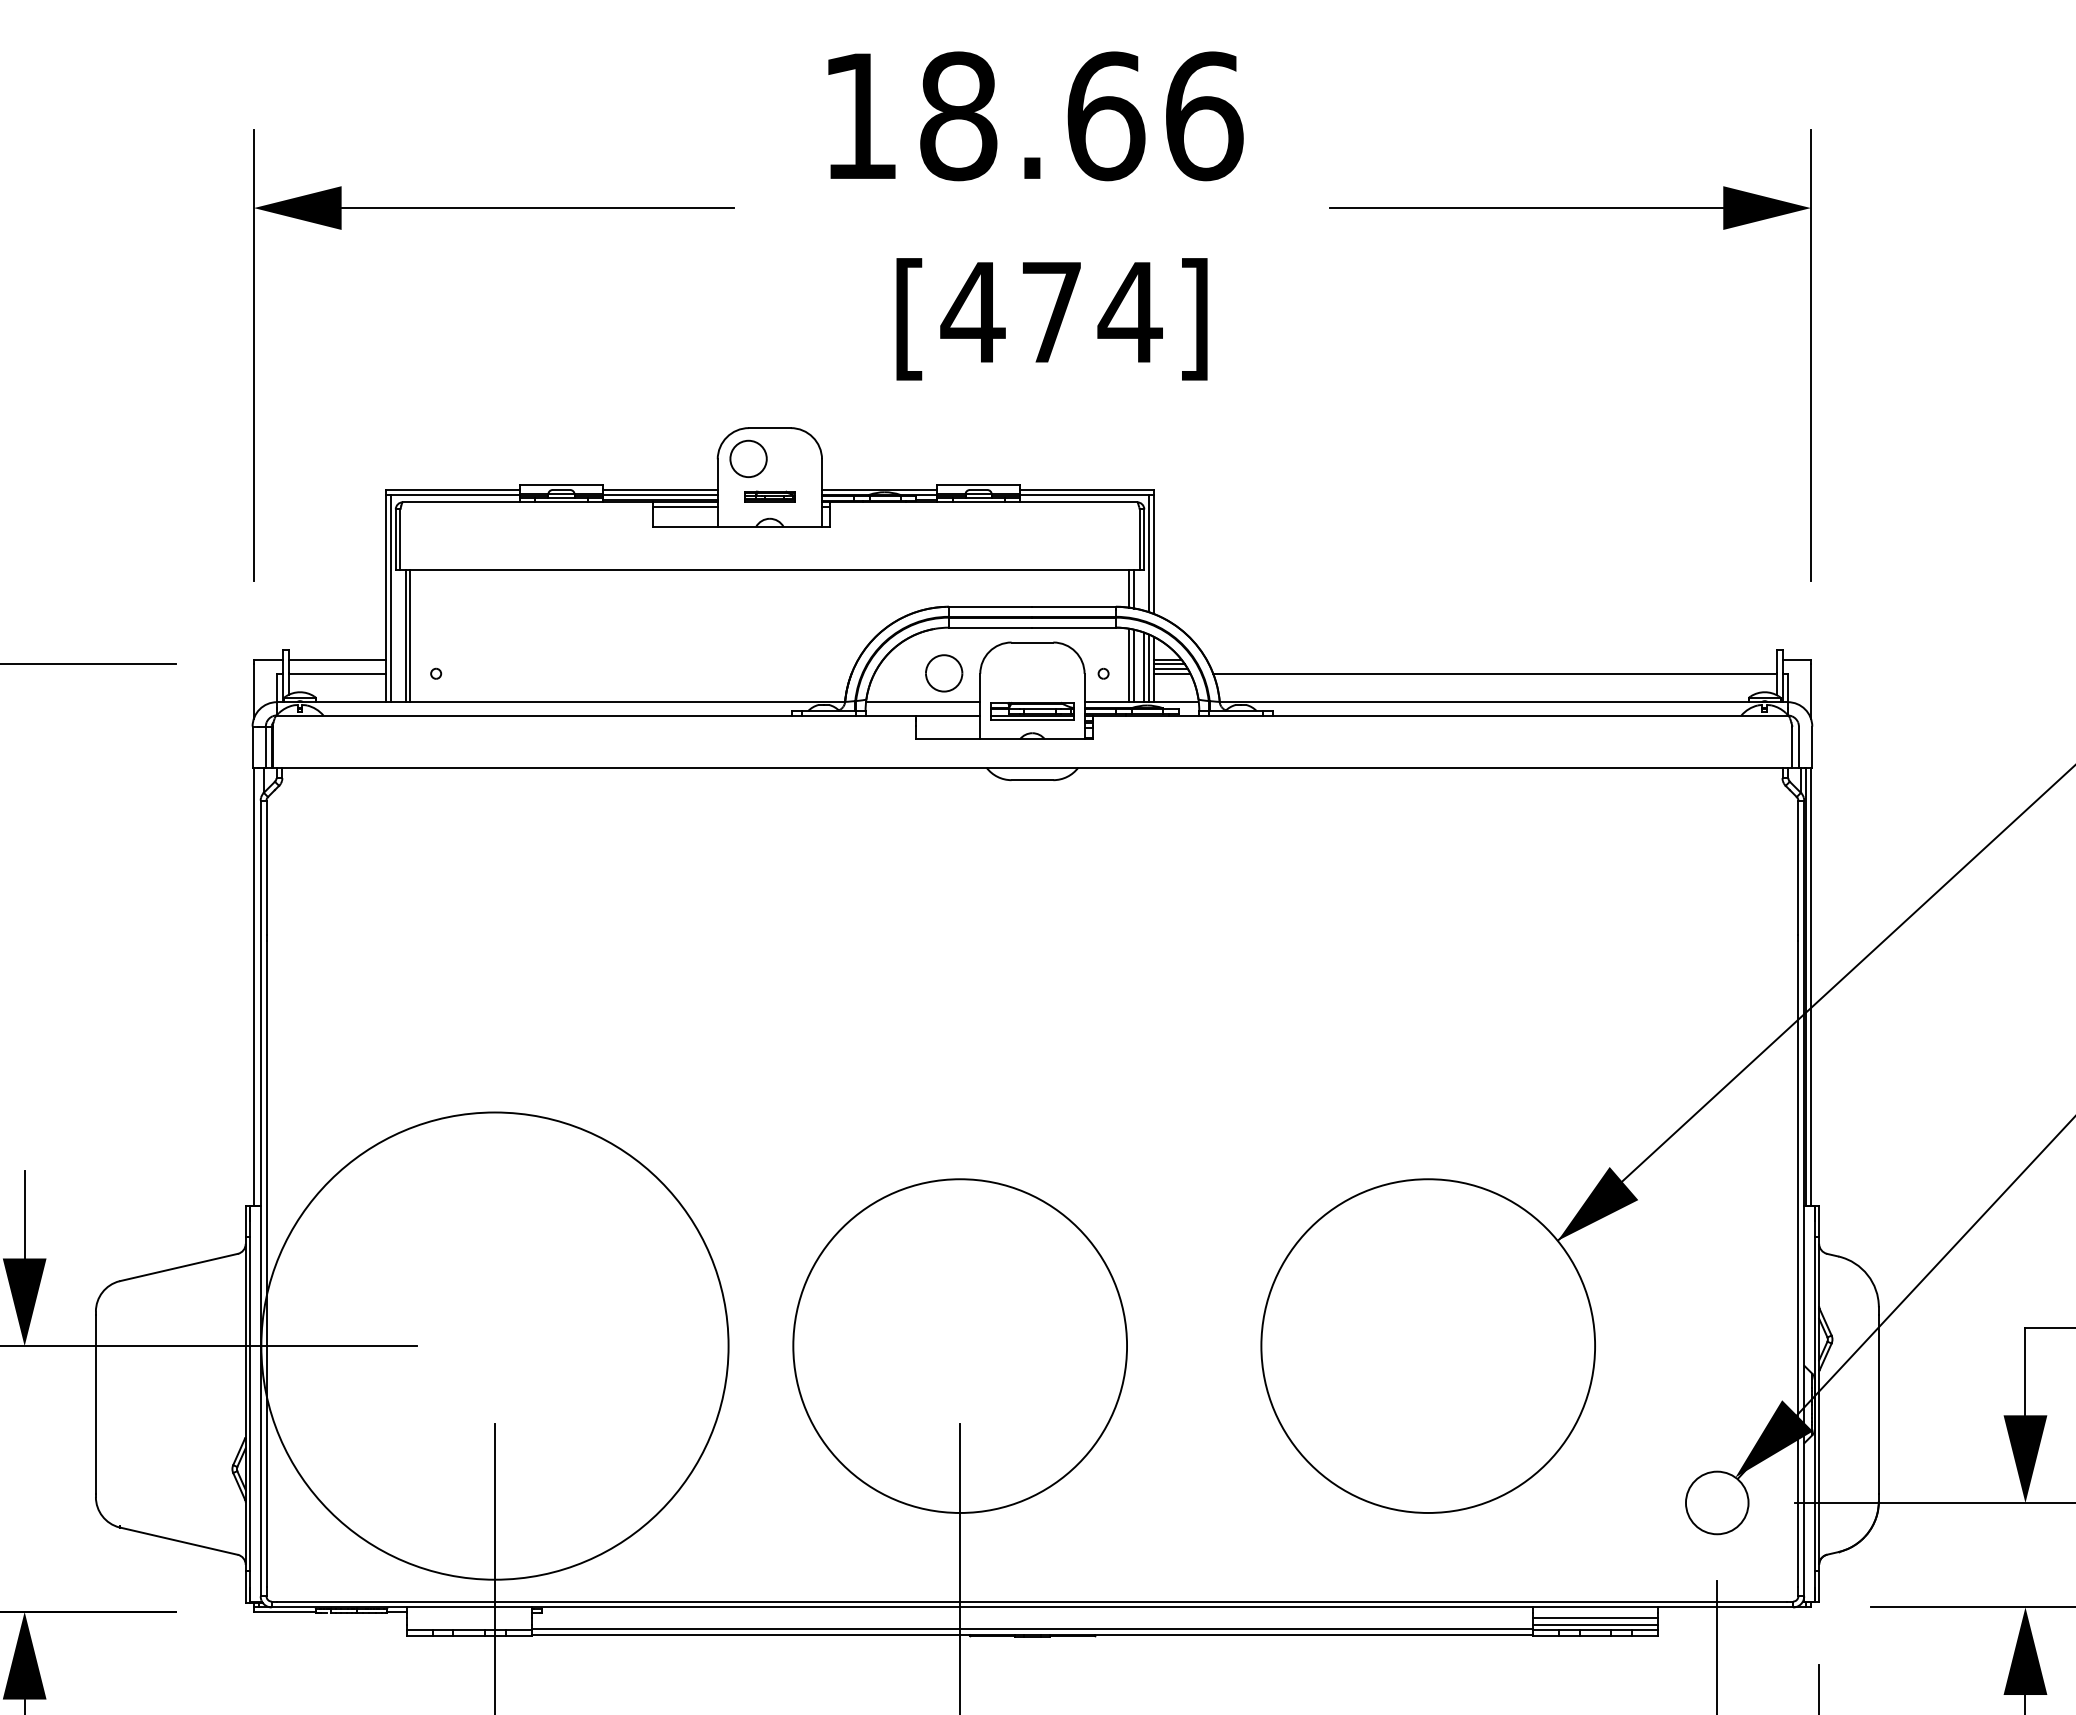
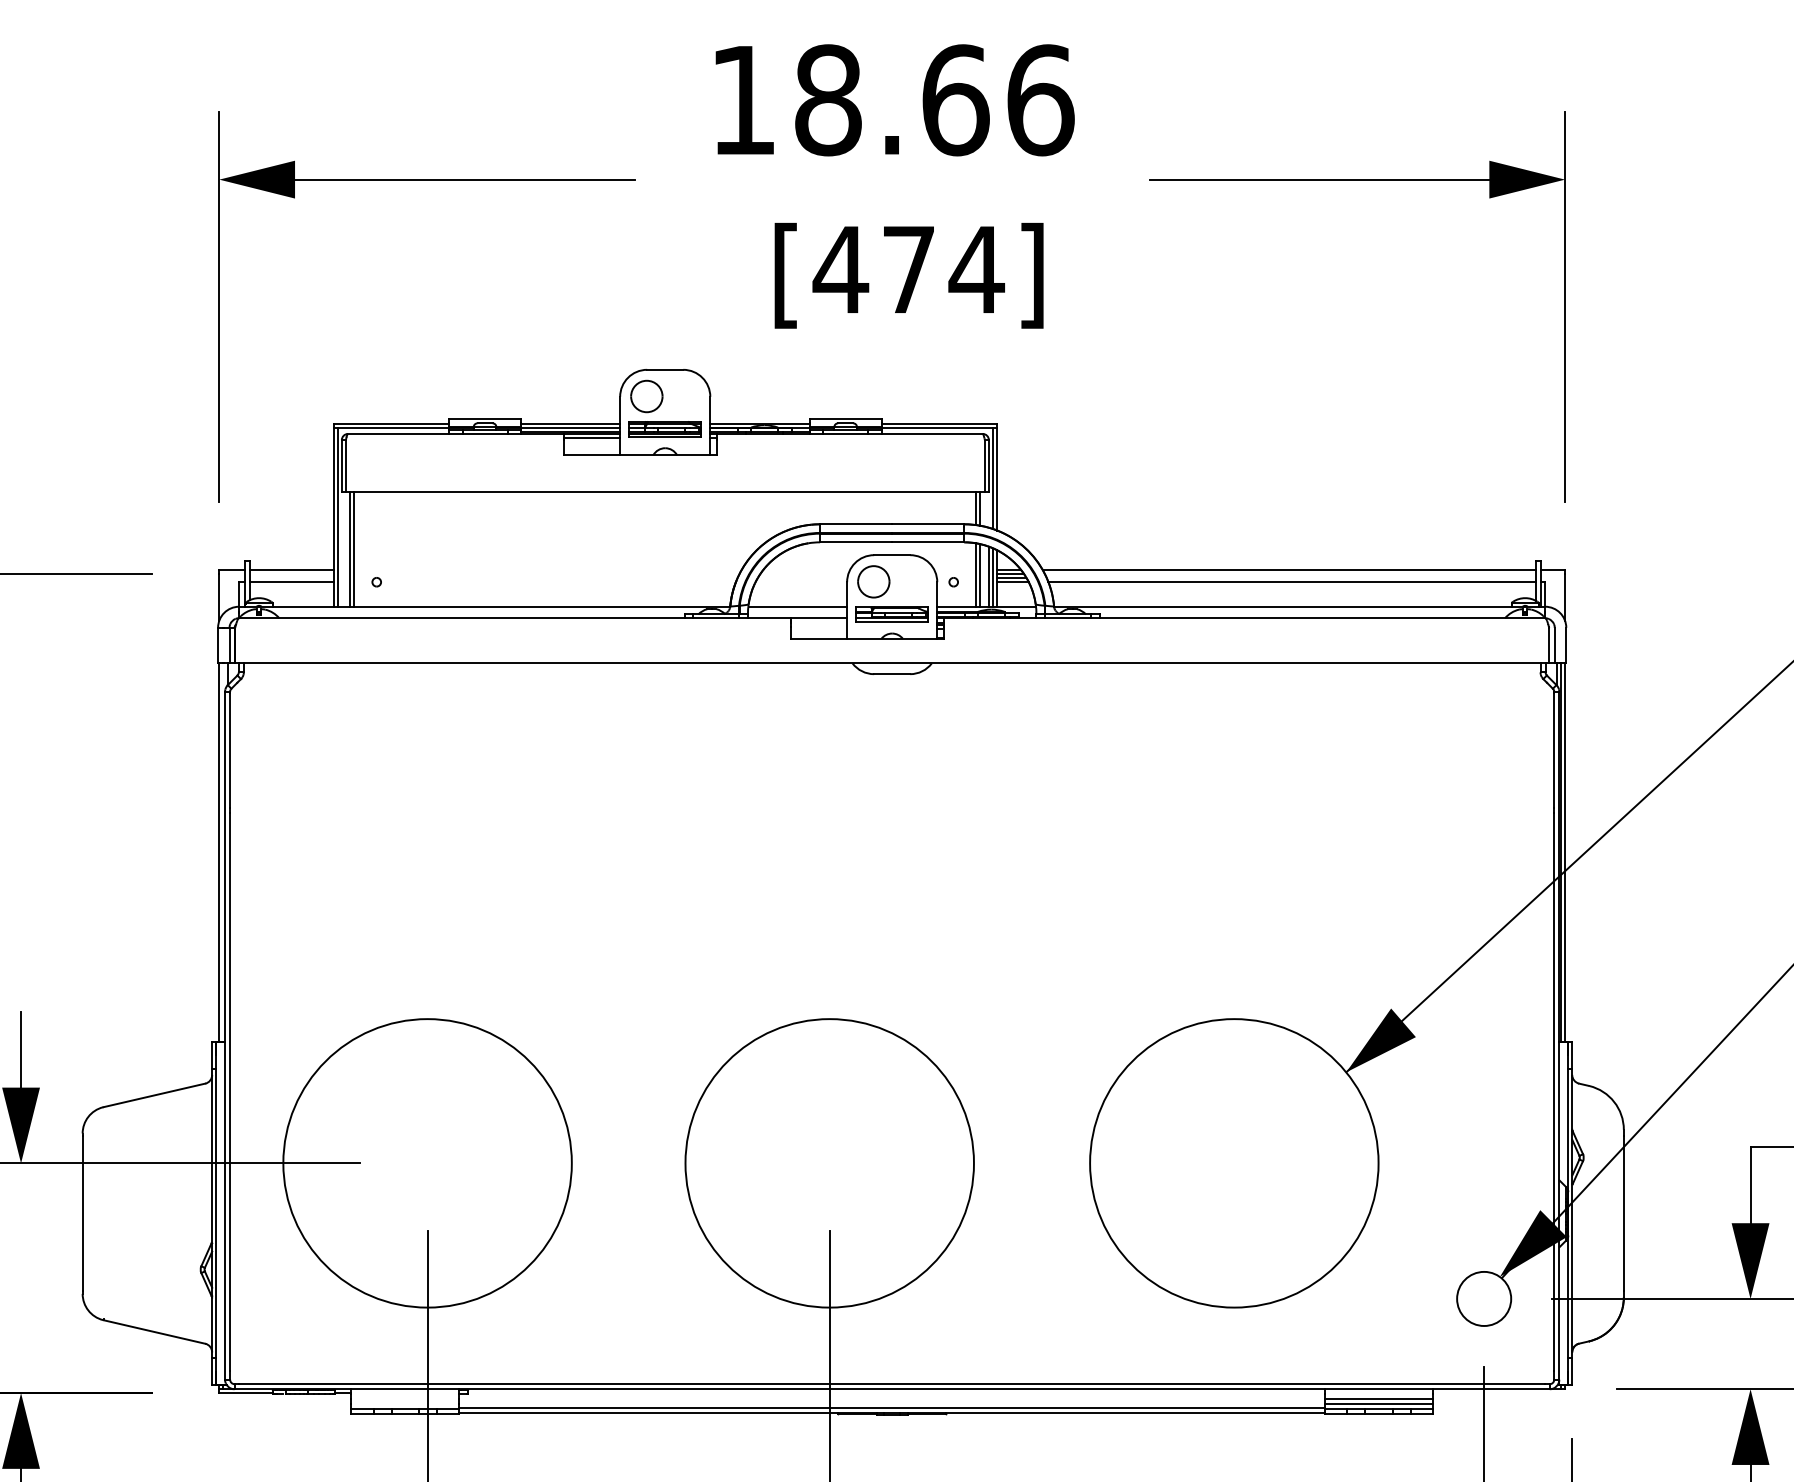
part: (769, 496) -> (664, 428), size x1.67
line: (1491, 659) -> (1289, 569), added
part: (944, 673) -> (874, 581), moved
circle: (494, 1345) -> (427, 1162), size x0.71

